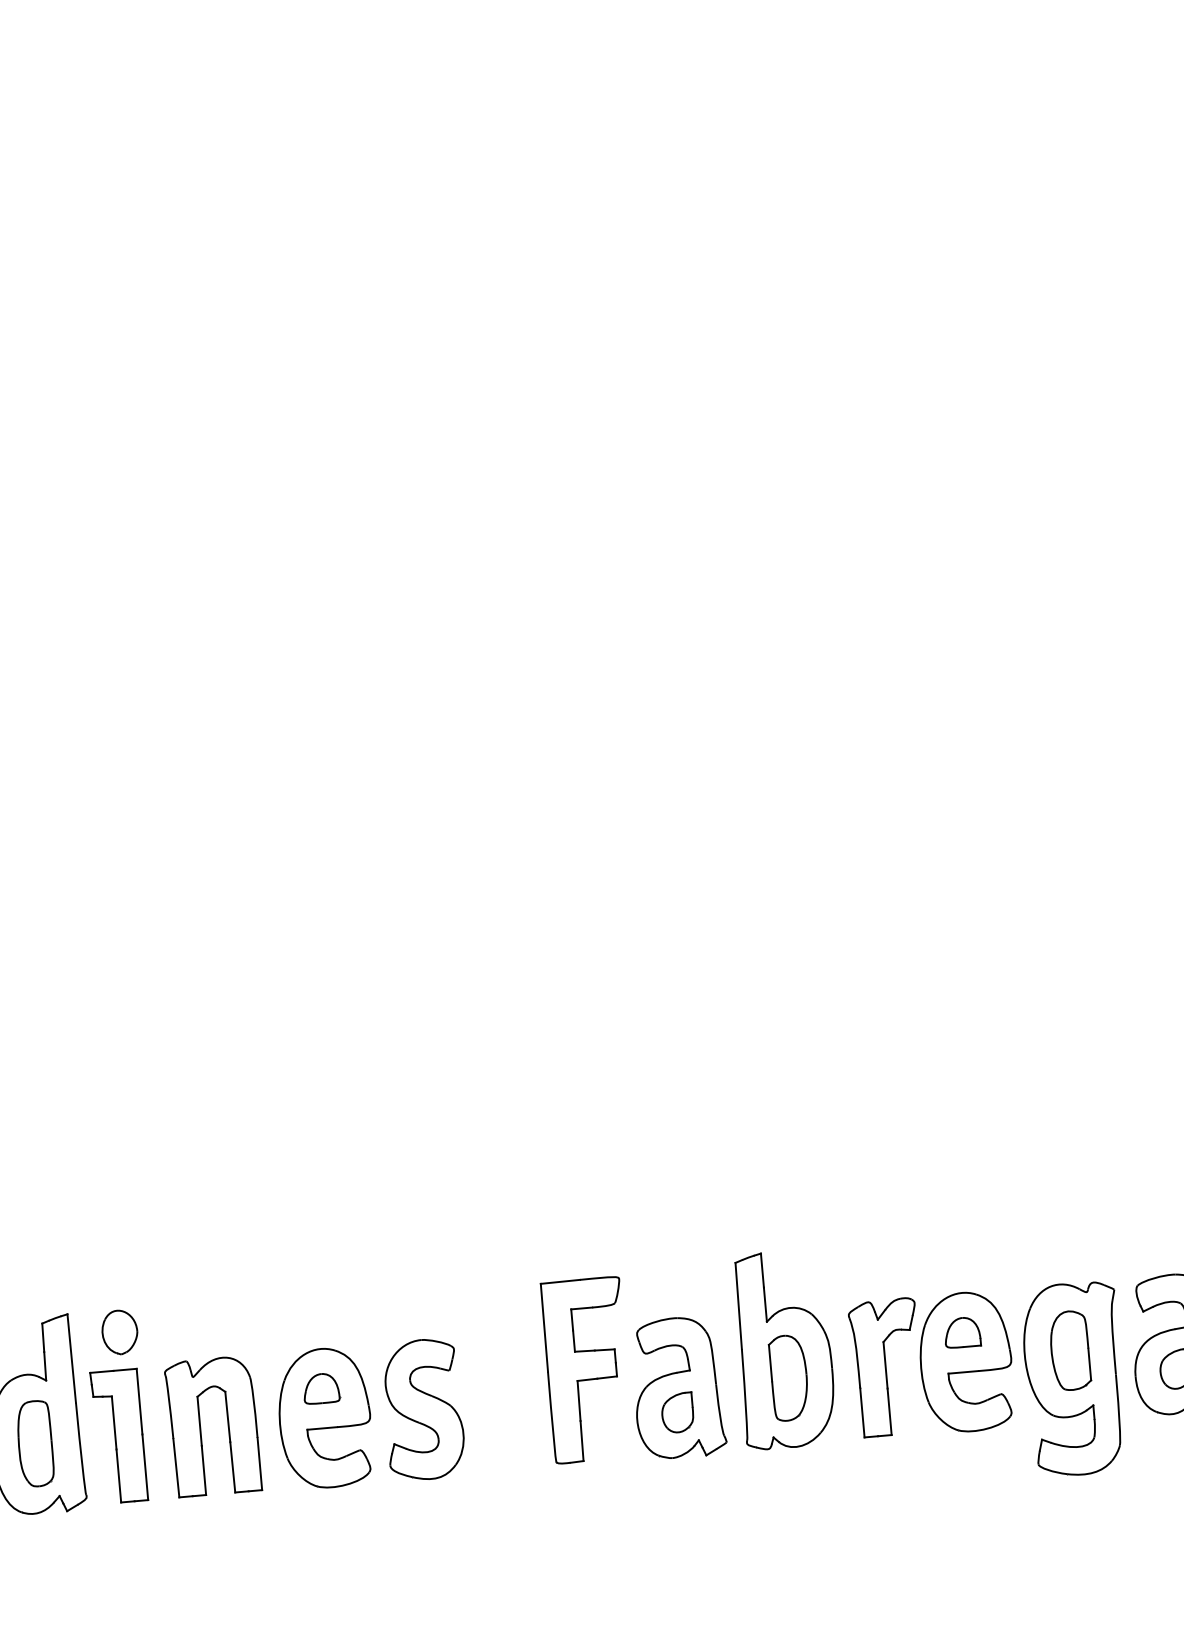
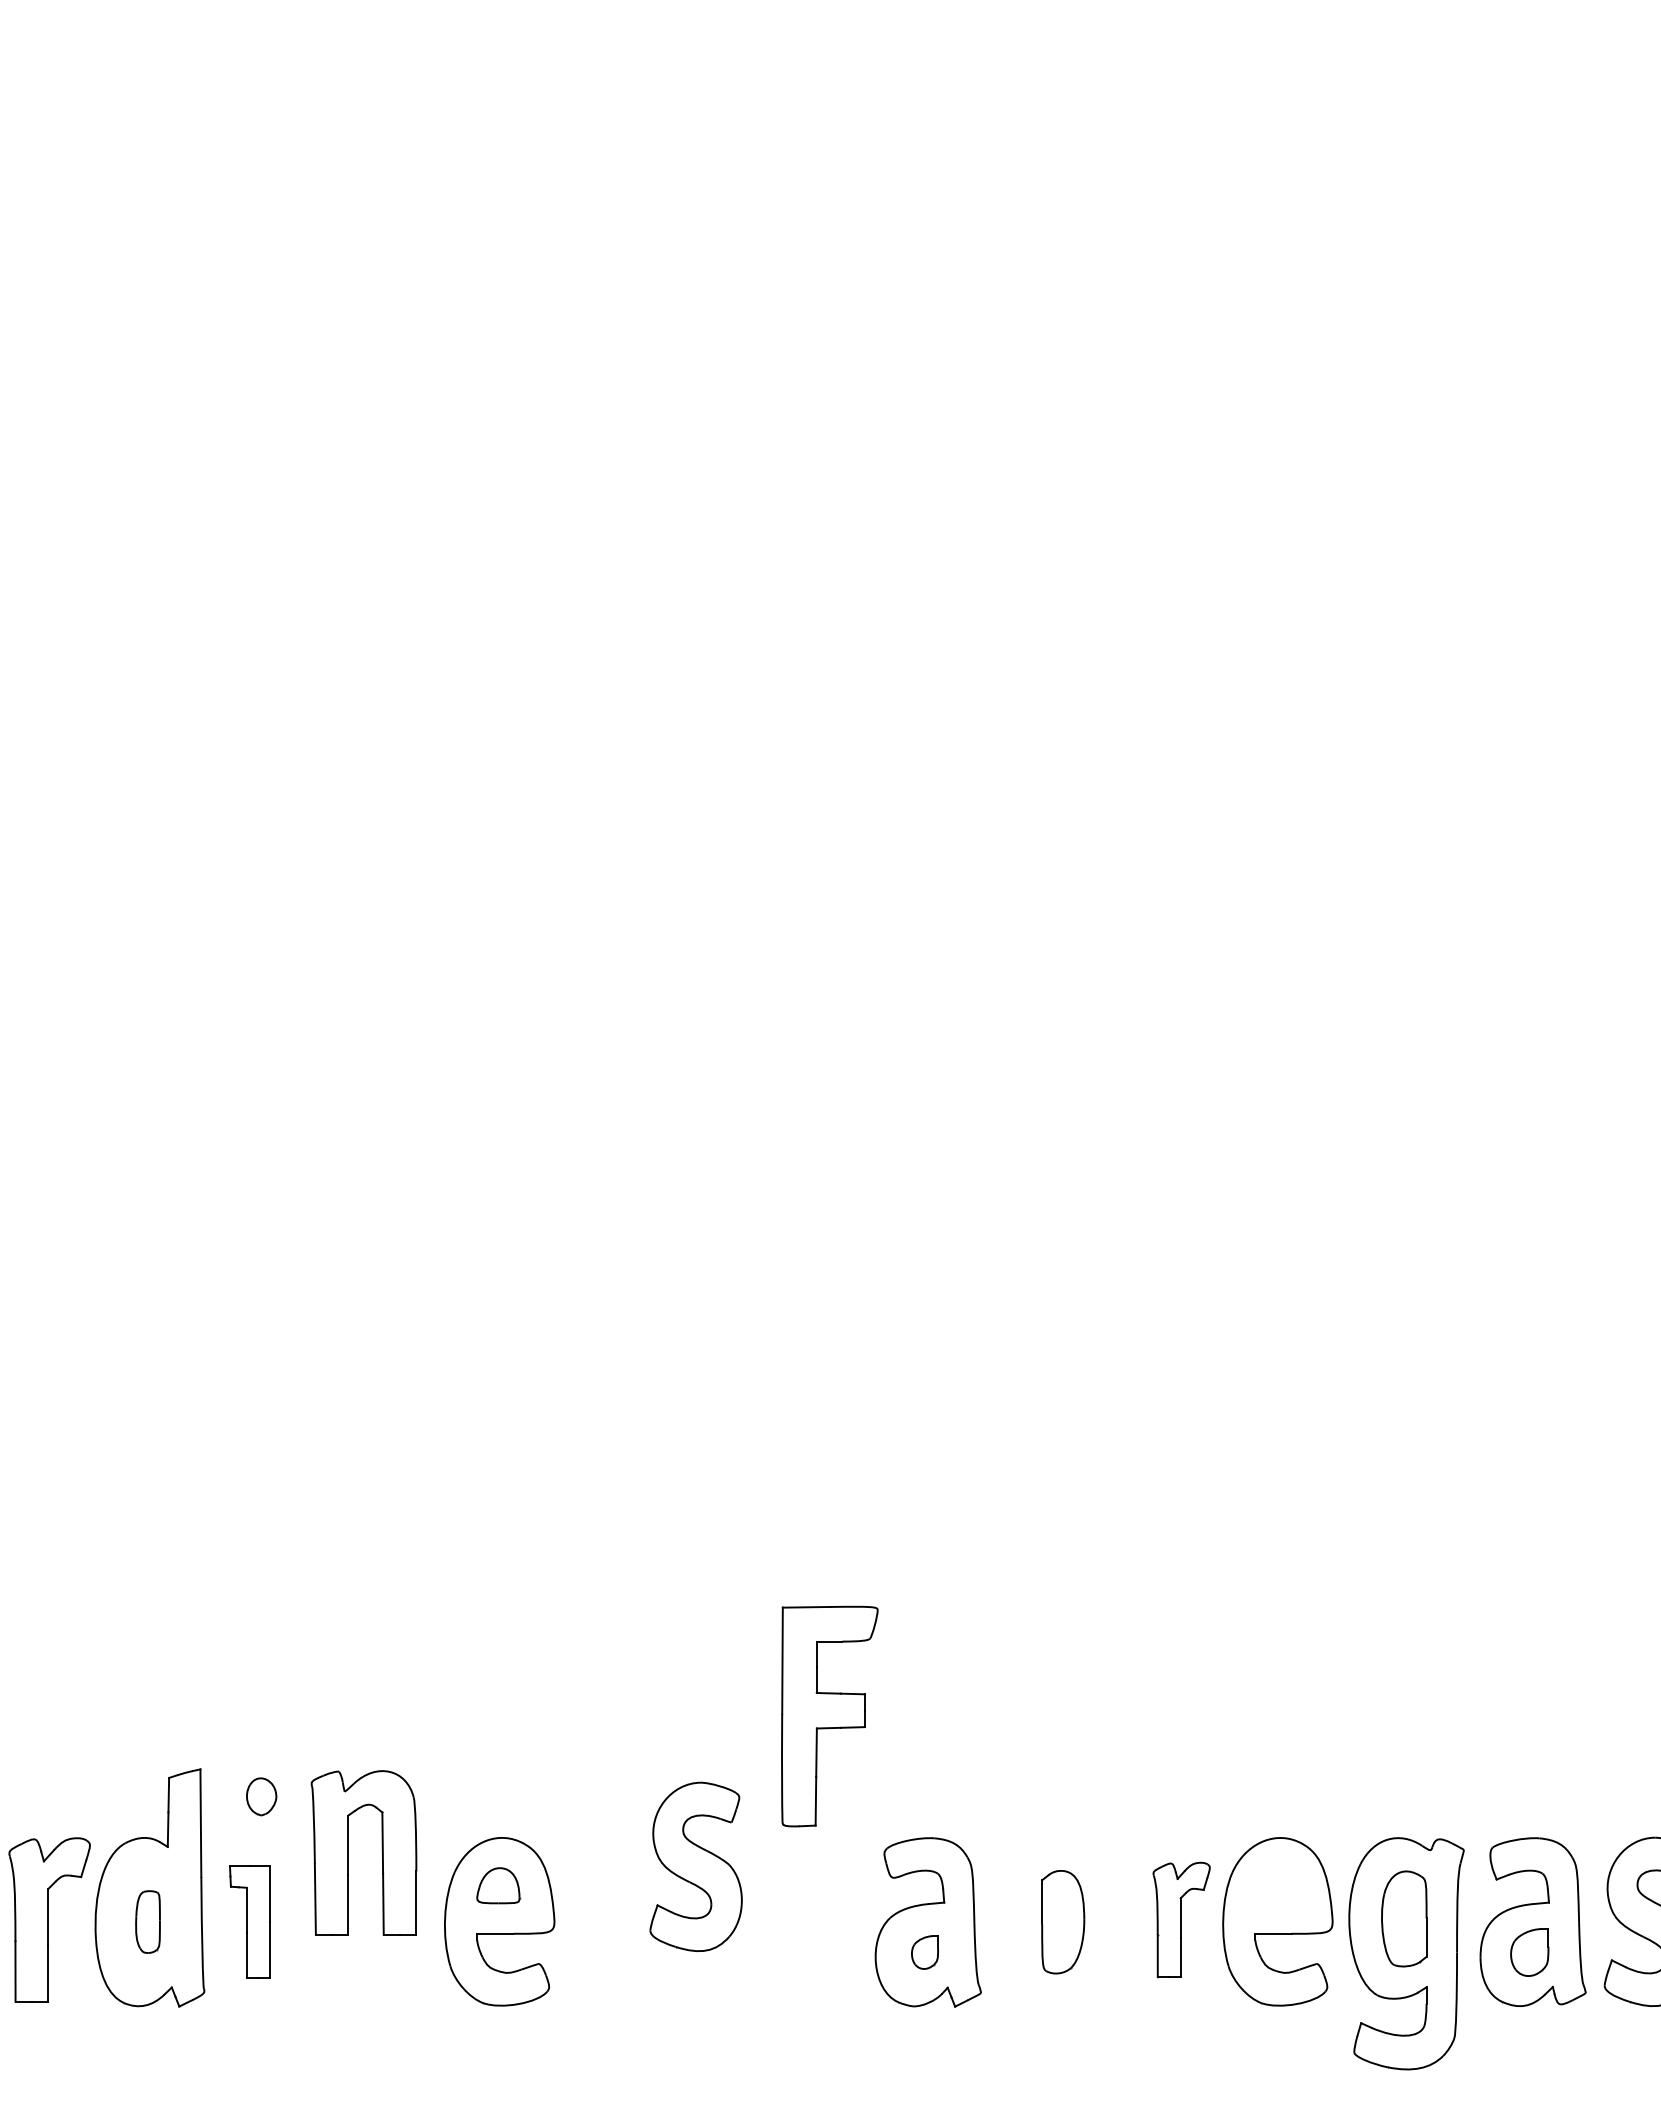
part: (119, 1332) -> (261, 1796), size x0.7
part: (962, 1332) -> (1276, 1885), removed
part: (784, 1349) -> (1060, 1887), removed
part: (886, 1367) -> (1181, 1919), size x0.7
part: (587, 1370) -> (829, 1716), moved
part: (422, 1409) -> (695, 1866), moved
part: (677, 1412) -> (924, 1952), size x0.7
part: (200, 1427) -> (348, 1852), moved
part: (118, 1436) -> (249, 1921), size x0.7
part: (34, 1443) -> (147, 1921), size x0.6

